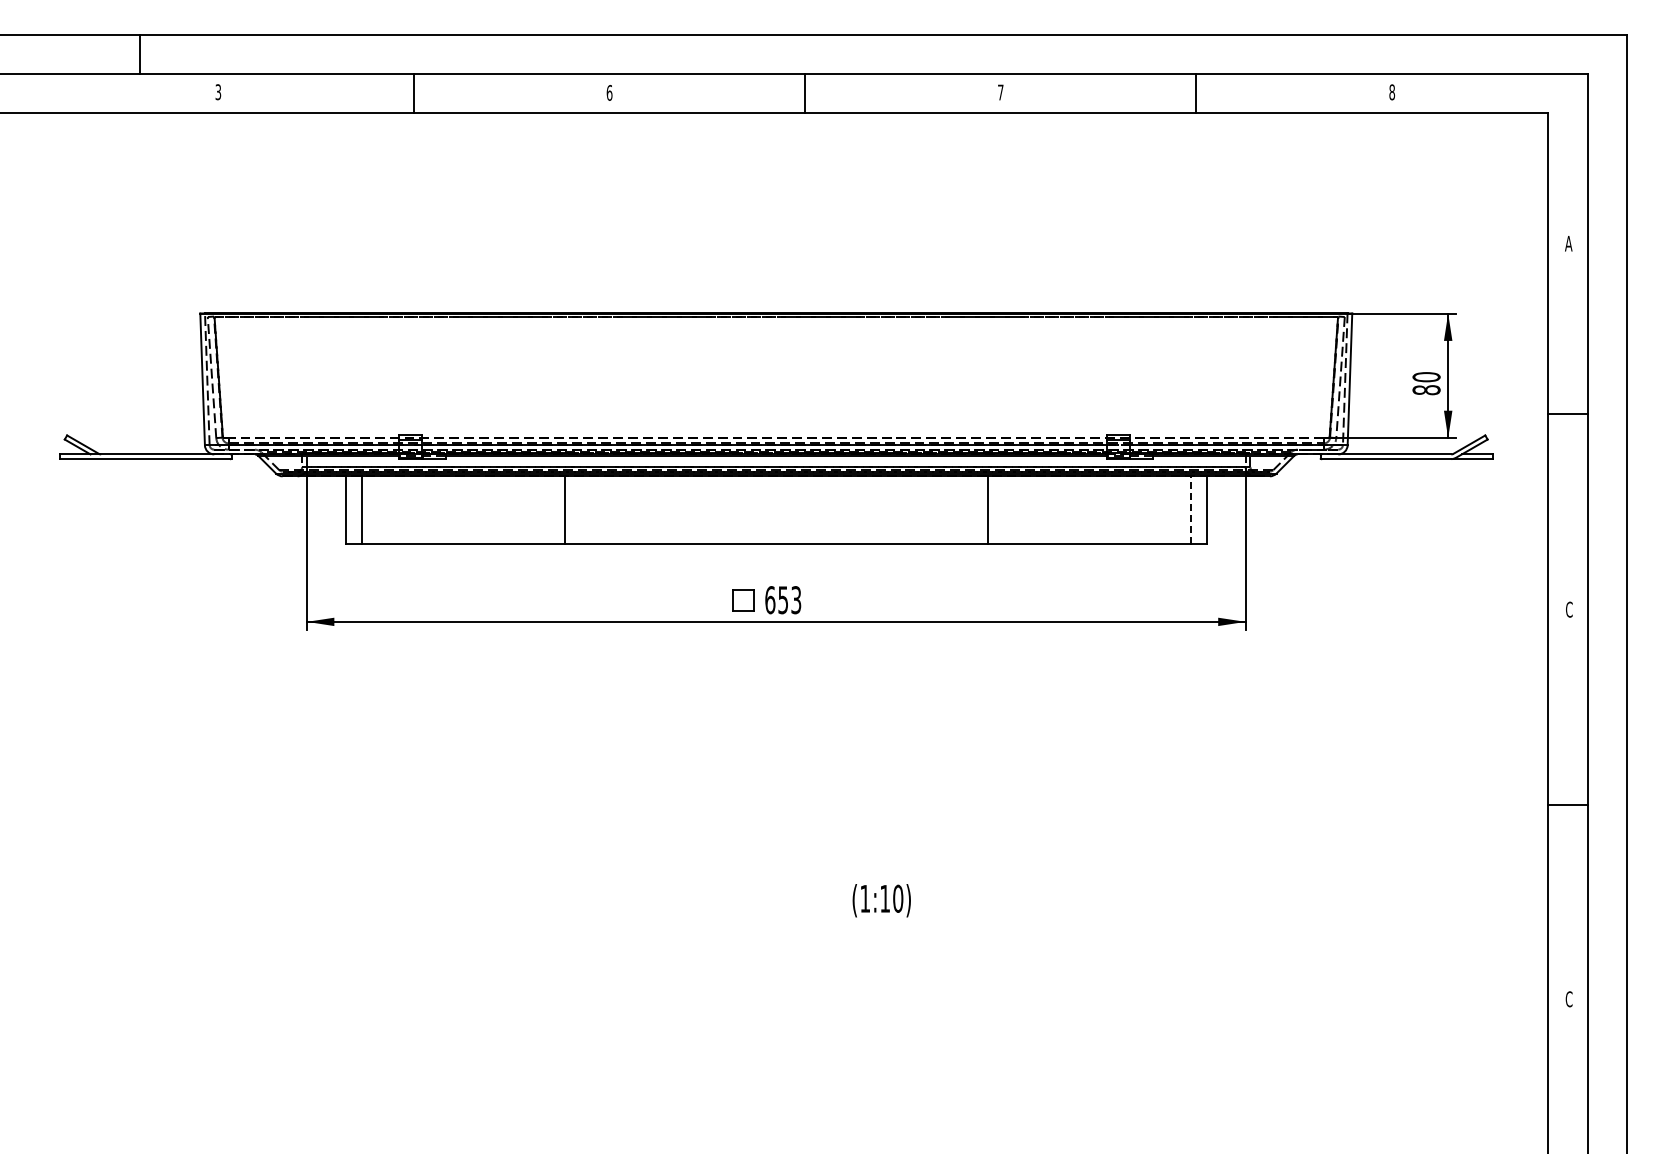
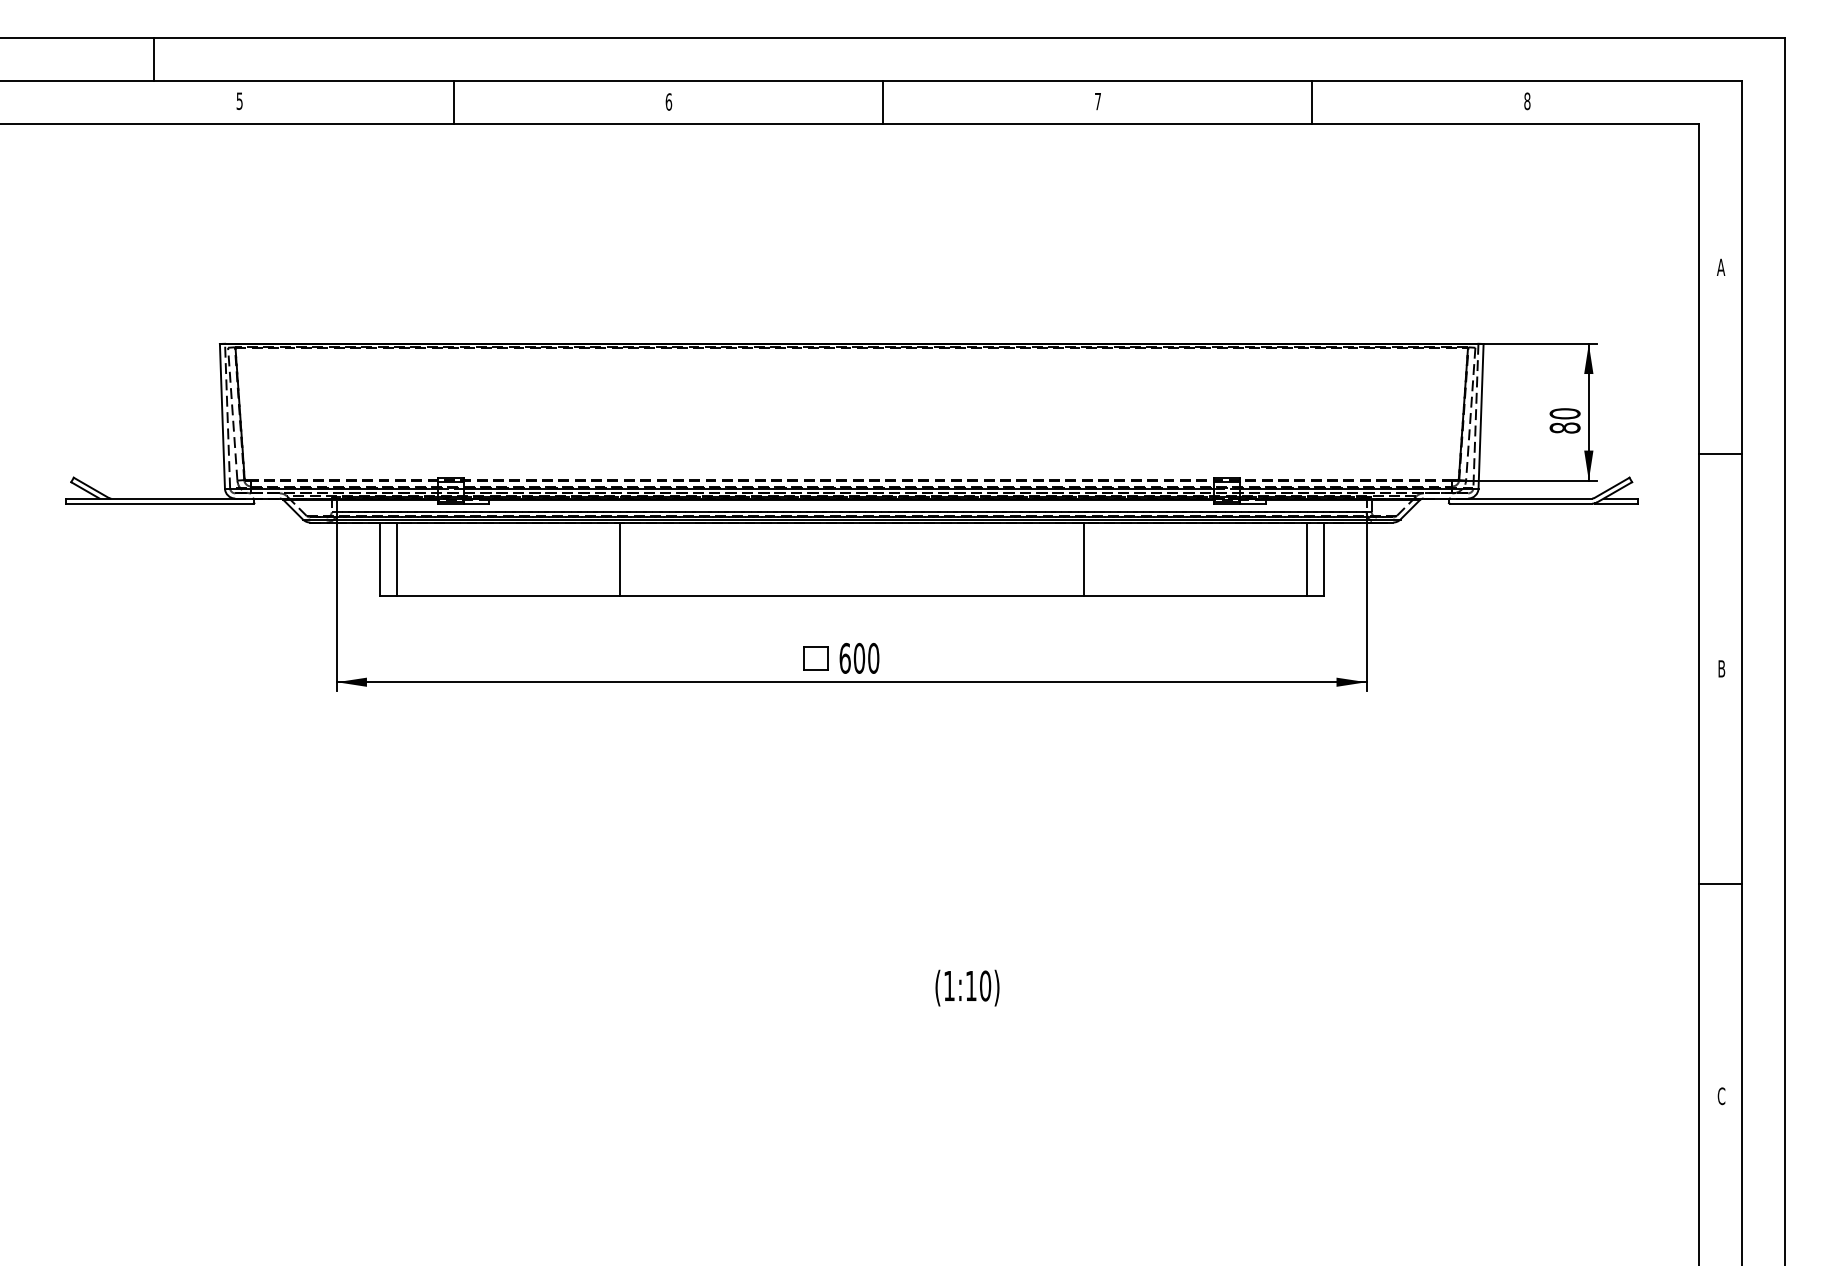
text: (218, 91) -> (239, 100), 3 -> 5
line: (1191, 509) -> (1307, 558), dashed -> solid
text: (789, 600) -> (866, 658), 653 -> 600
text: (1569, 609) -> (1721, 668), C -> B

